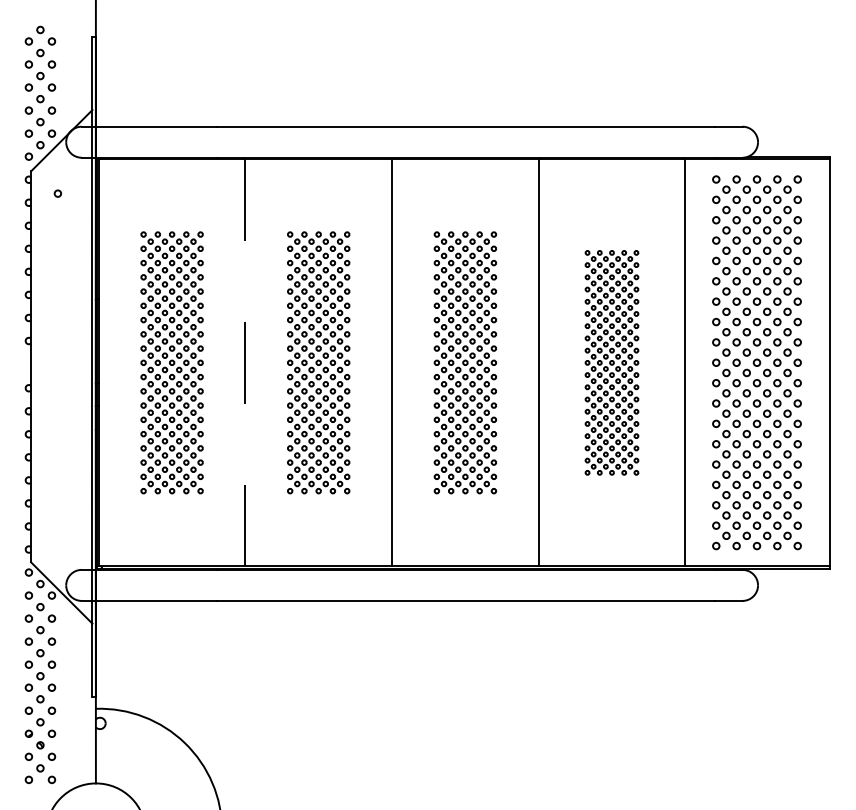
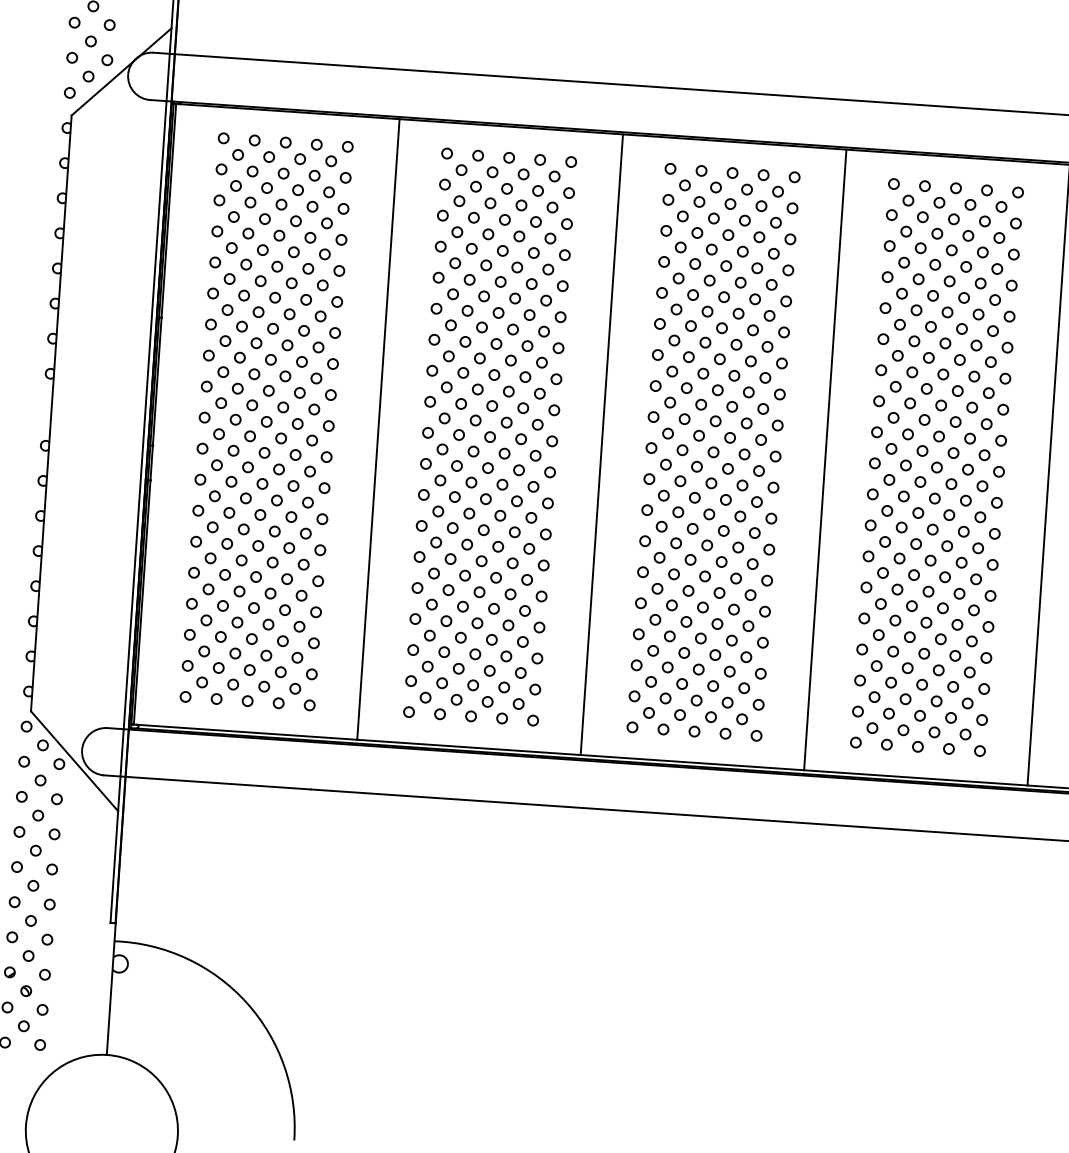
circle: (57, 193) -> (109, 151), removed
part: (171, 362) -> (265, 421), size x1.43
line: (245, 362) -> (378, 429), dashed -> solid
part: (318, 362) -> (489, 436), size x1.43
part: (465, 362) -> (713, 451), size x1.43
part: (611, 362) -> (936, 467), size x1.67

